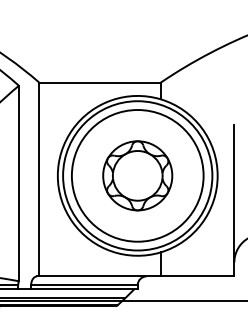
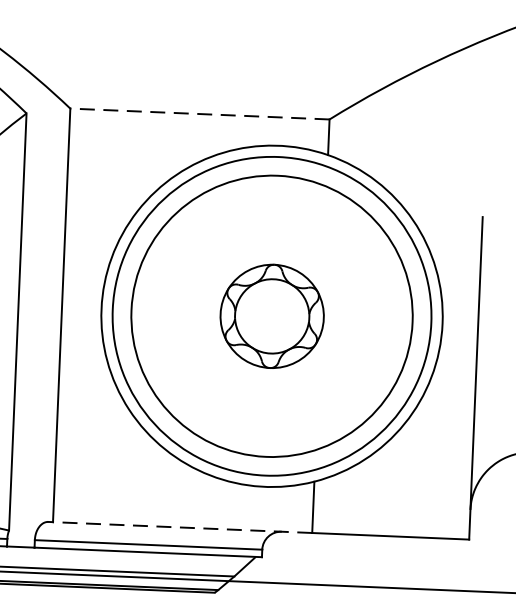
line: (100, 82) -> (200, 113), solid -> dashed
part: (137, 175) -> (271, 315), size x0.7
line: (100, 276) -> (183, 527), solid -> dashed

